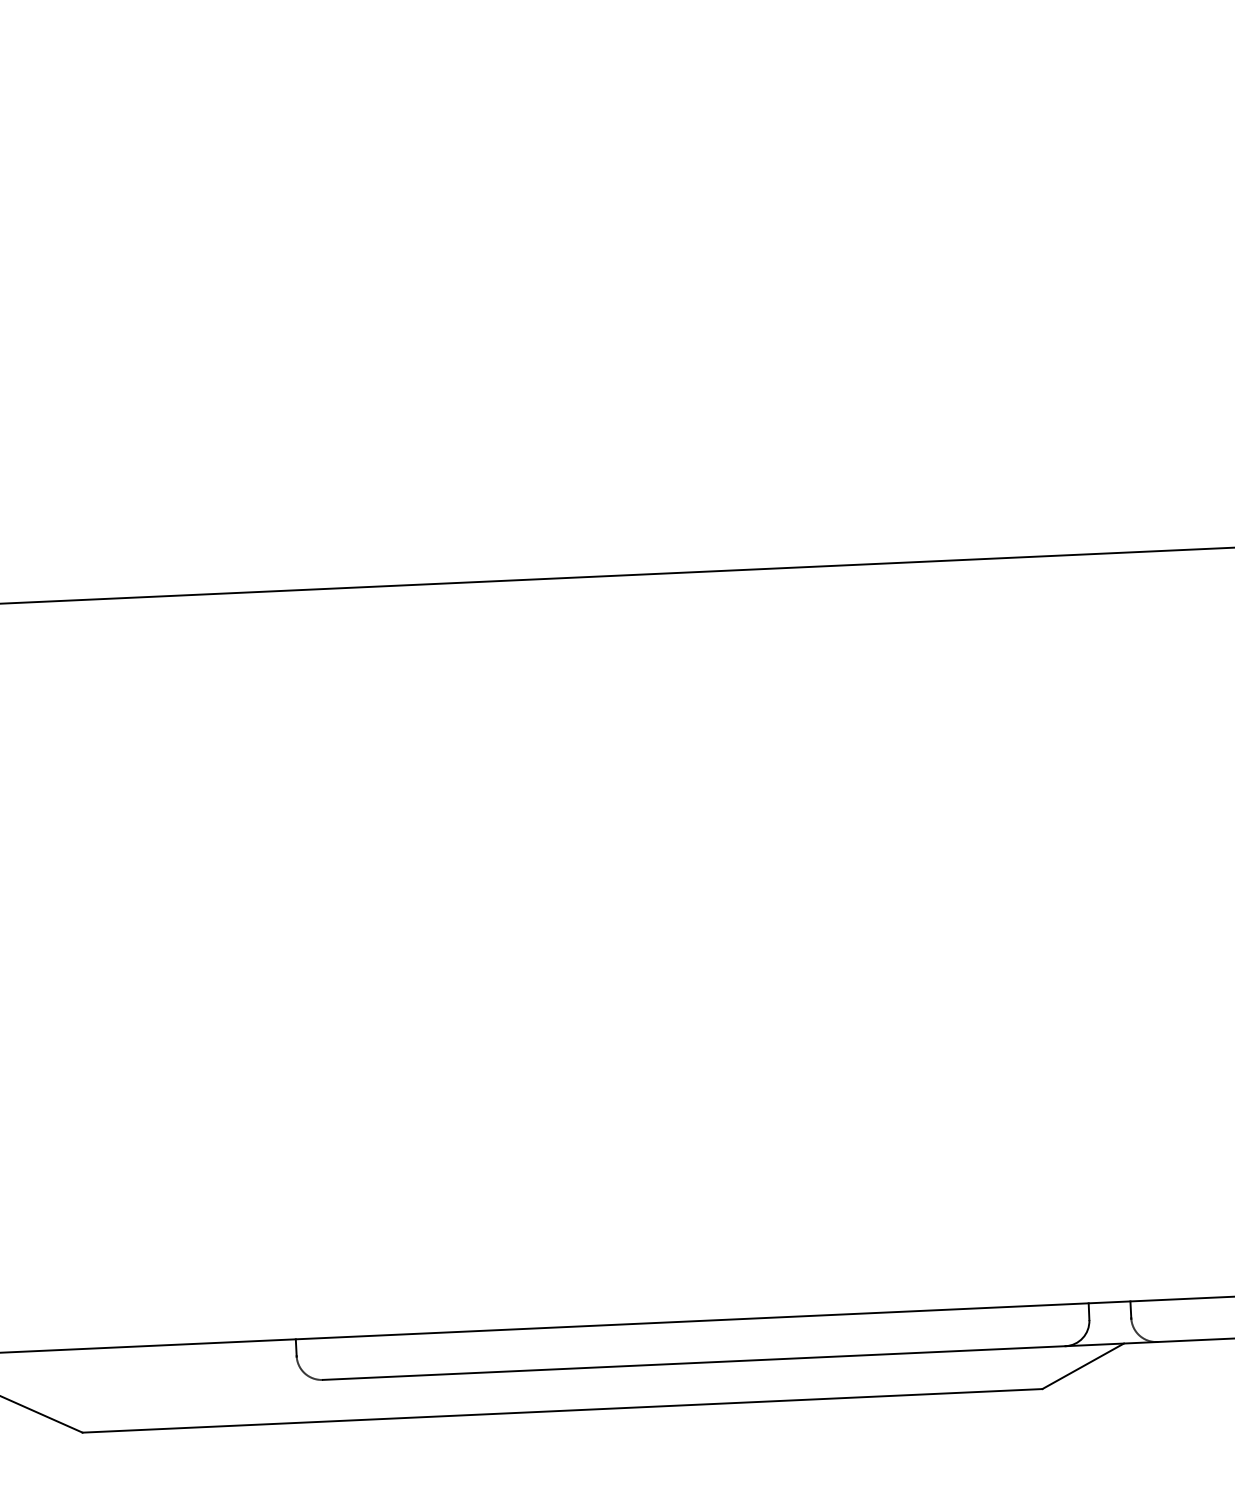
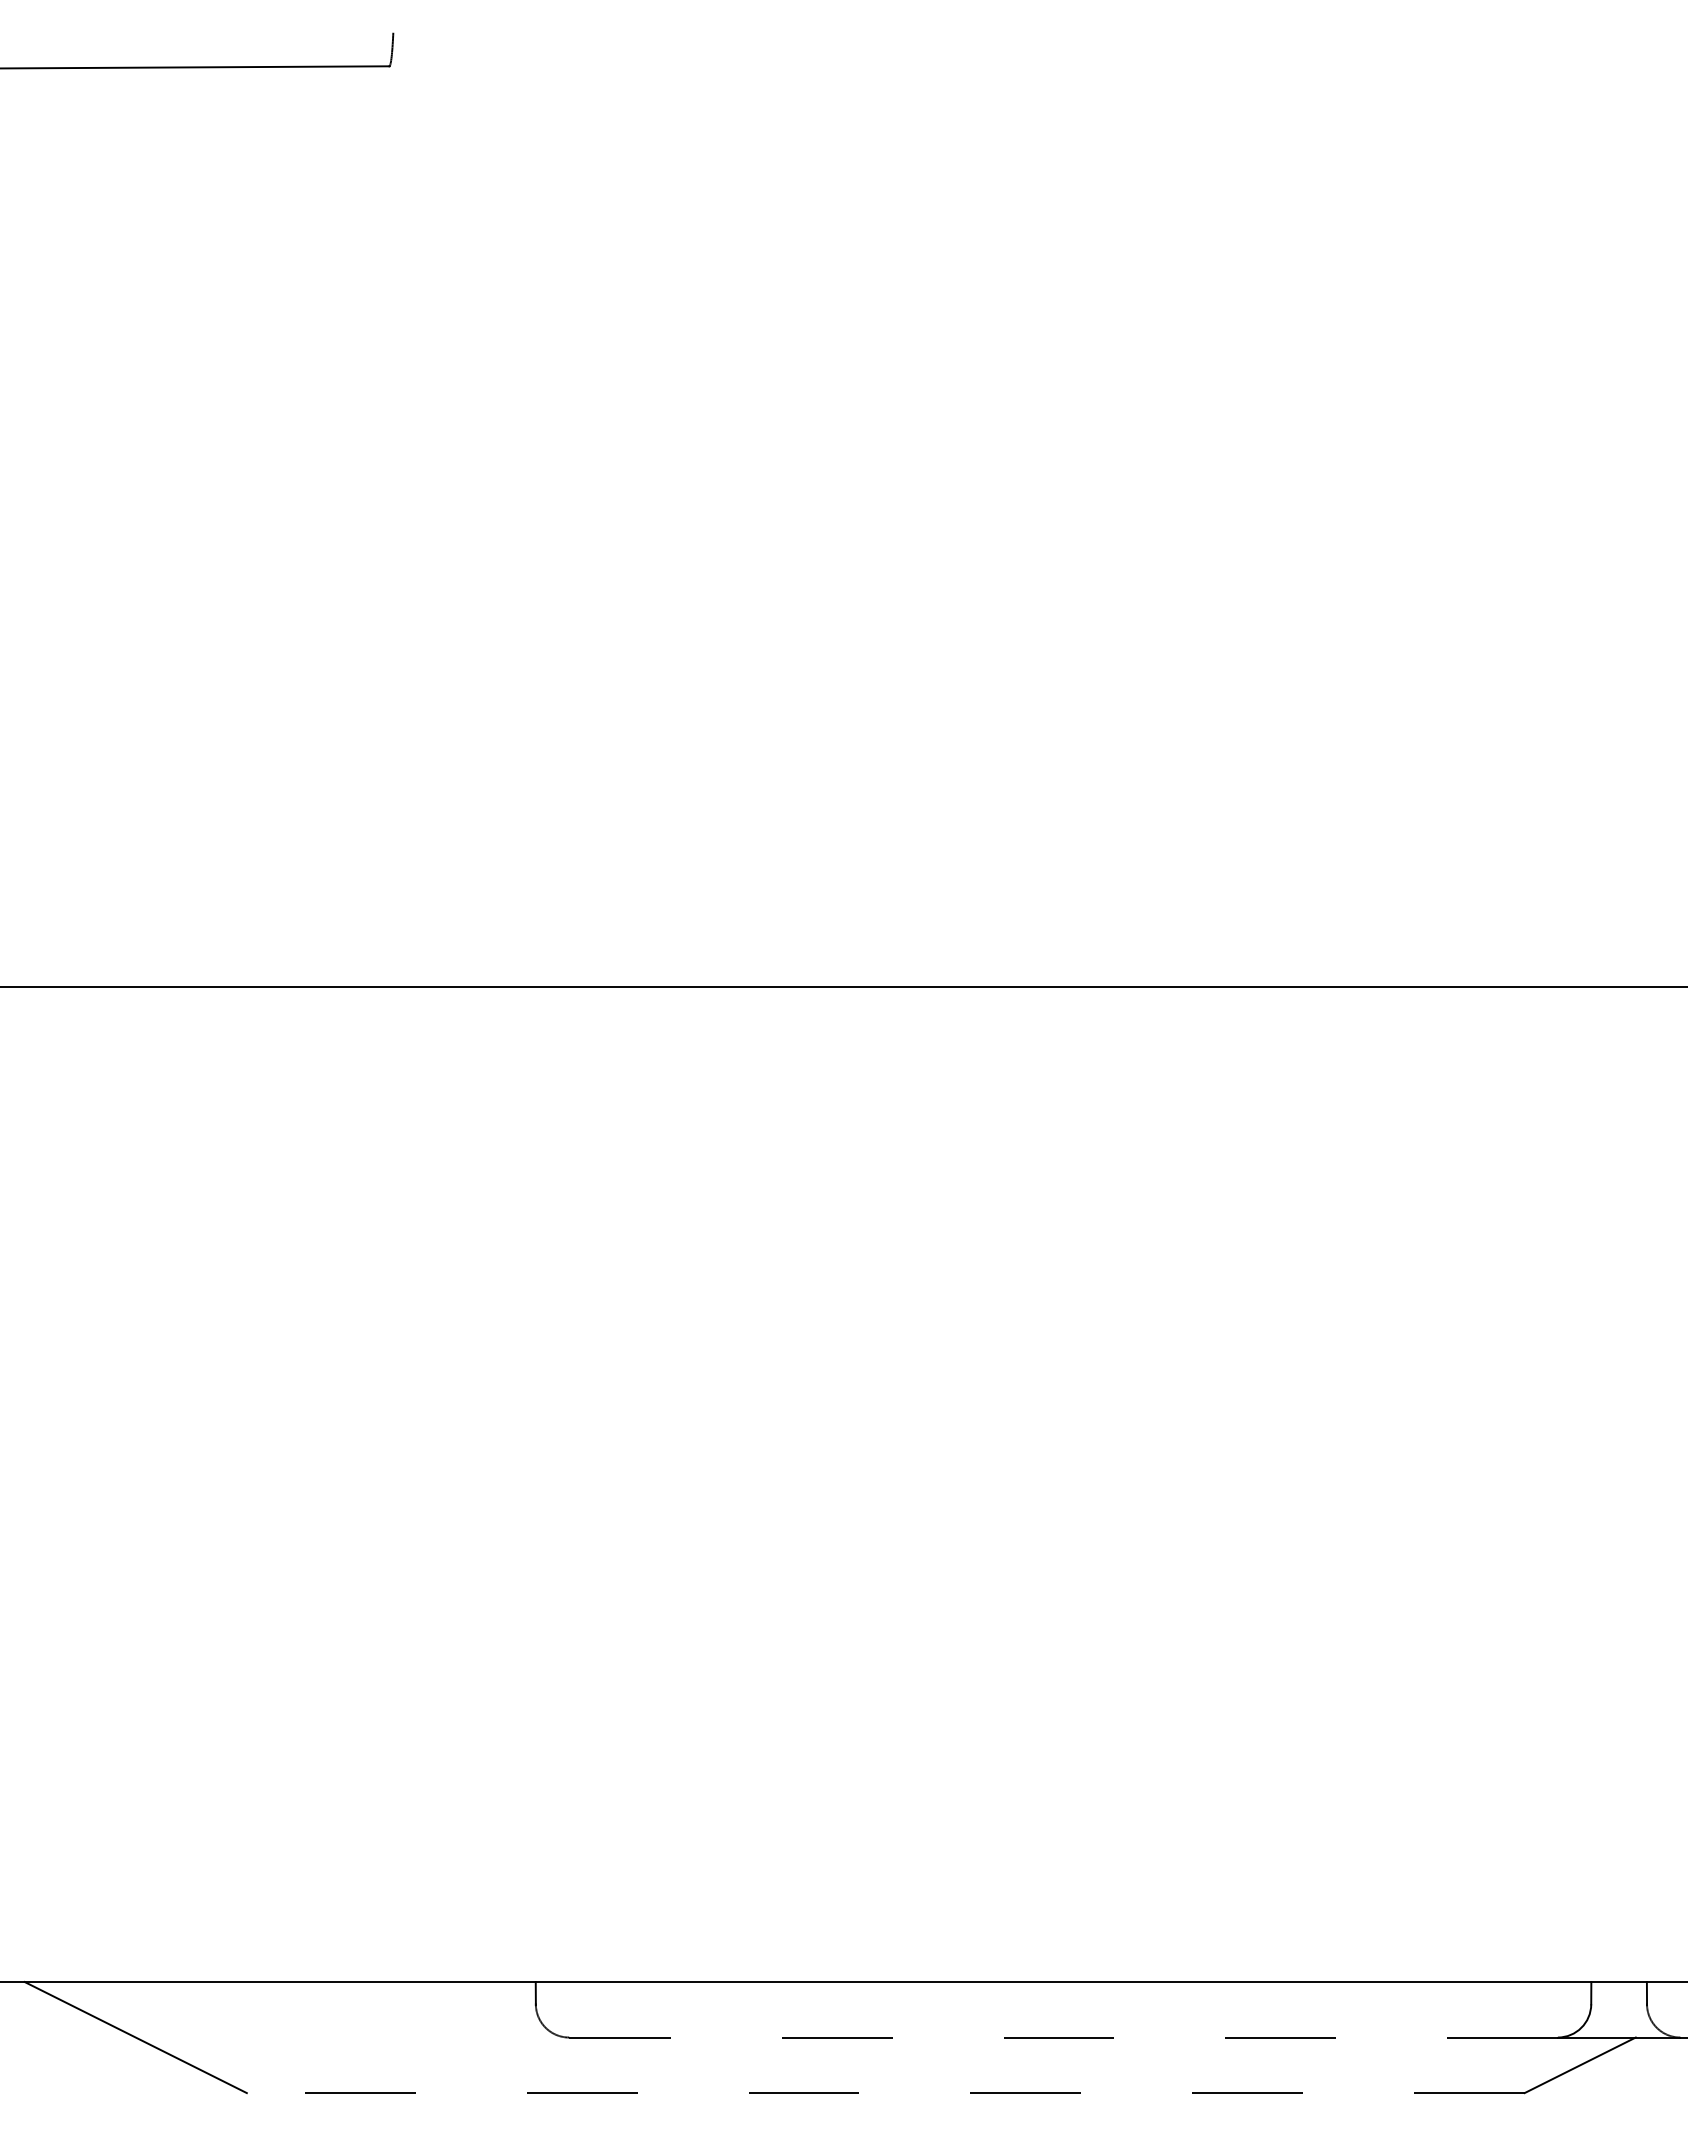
line: (694, 1363) -> (1063, 2037), solid -> dashed
line: (562, 1411) -> (885, 2093), solid -> dashed

